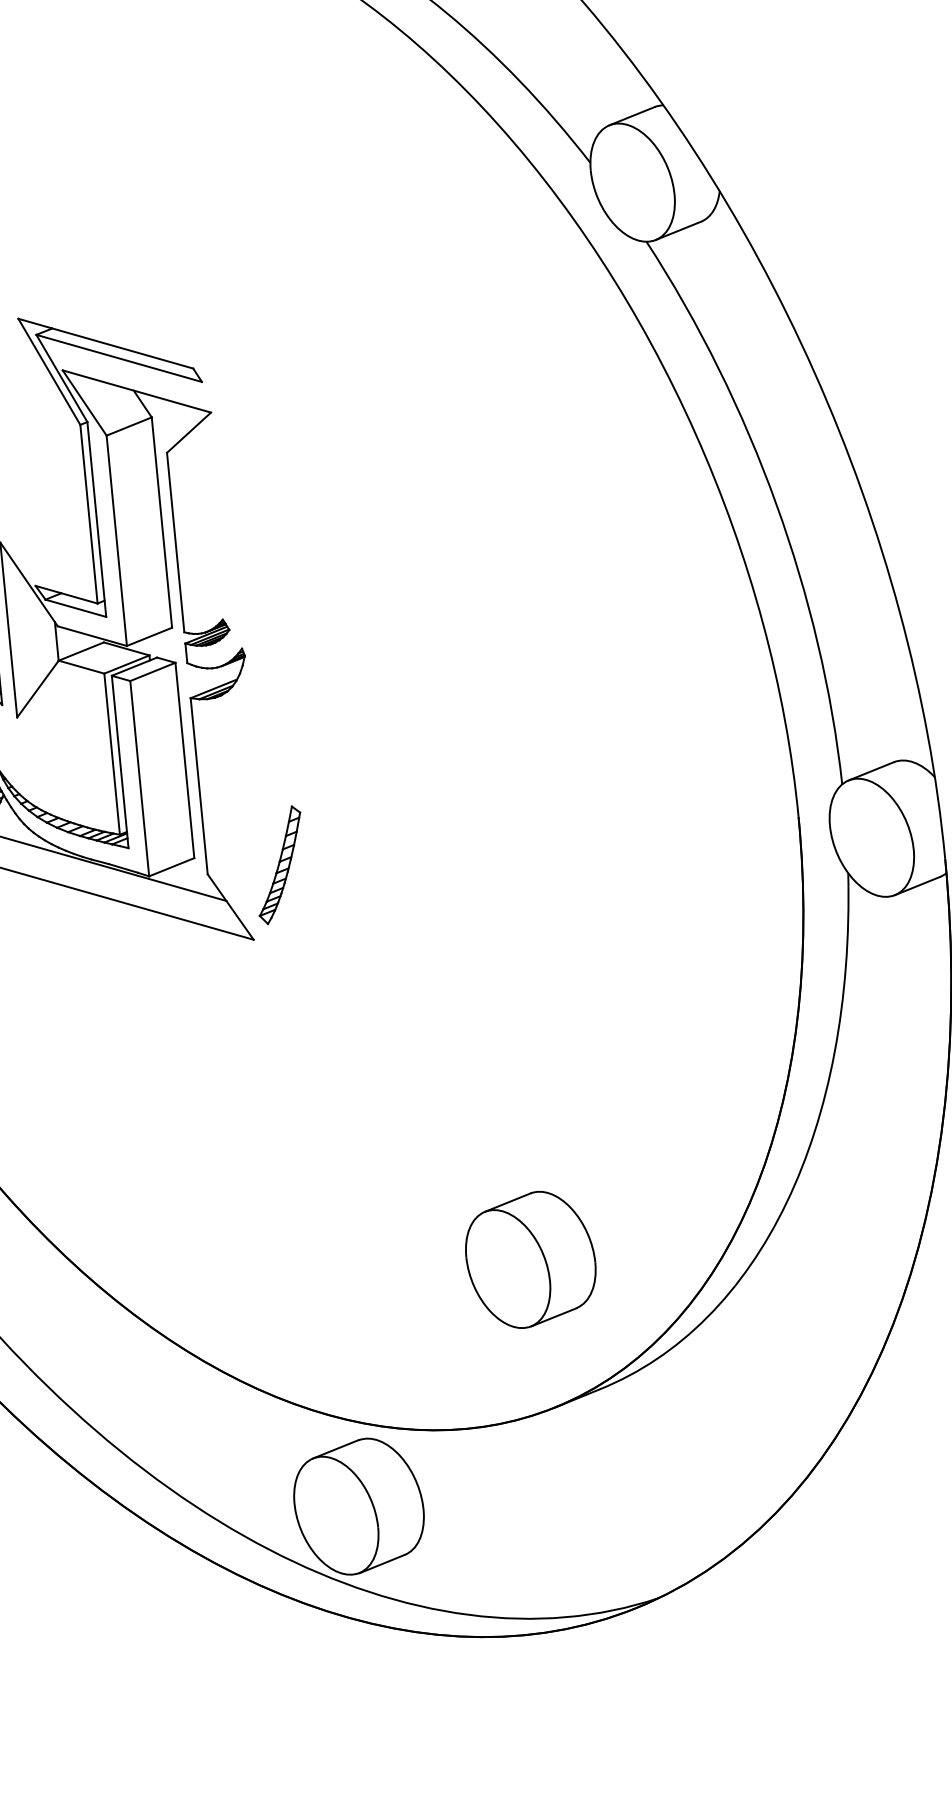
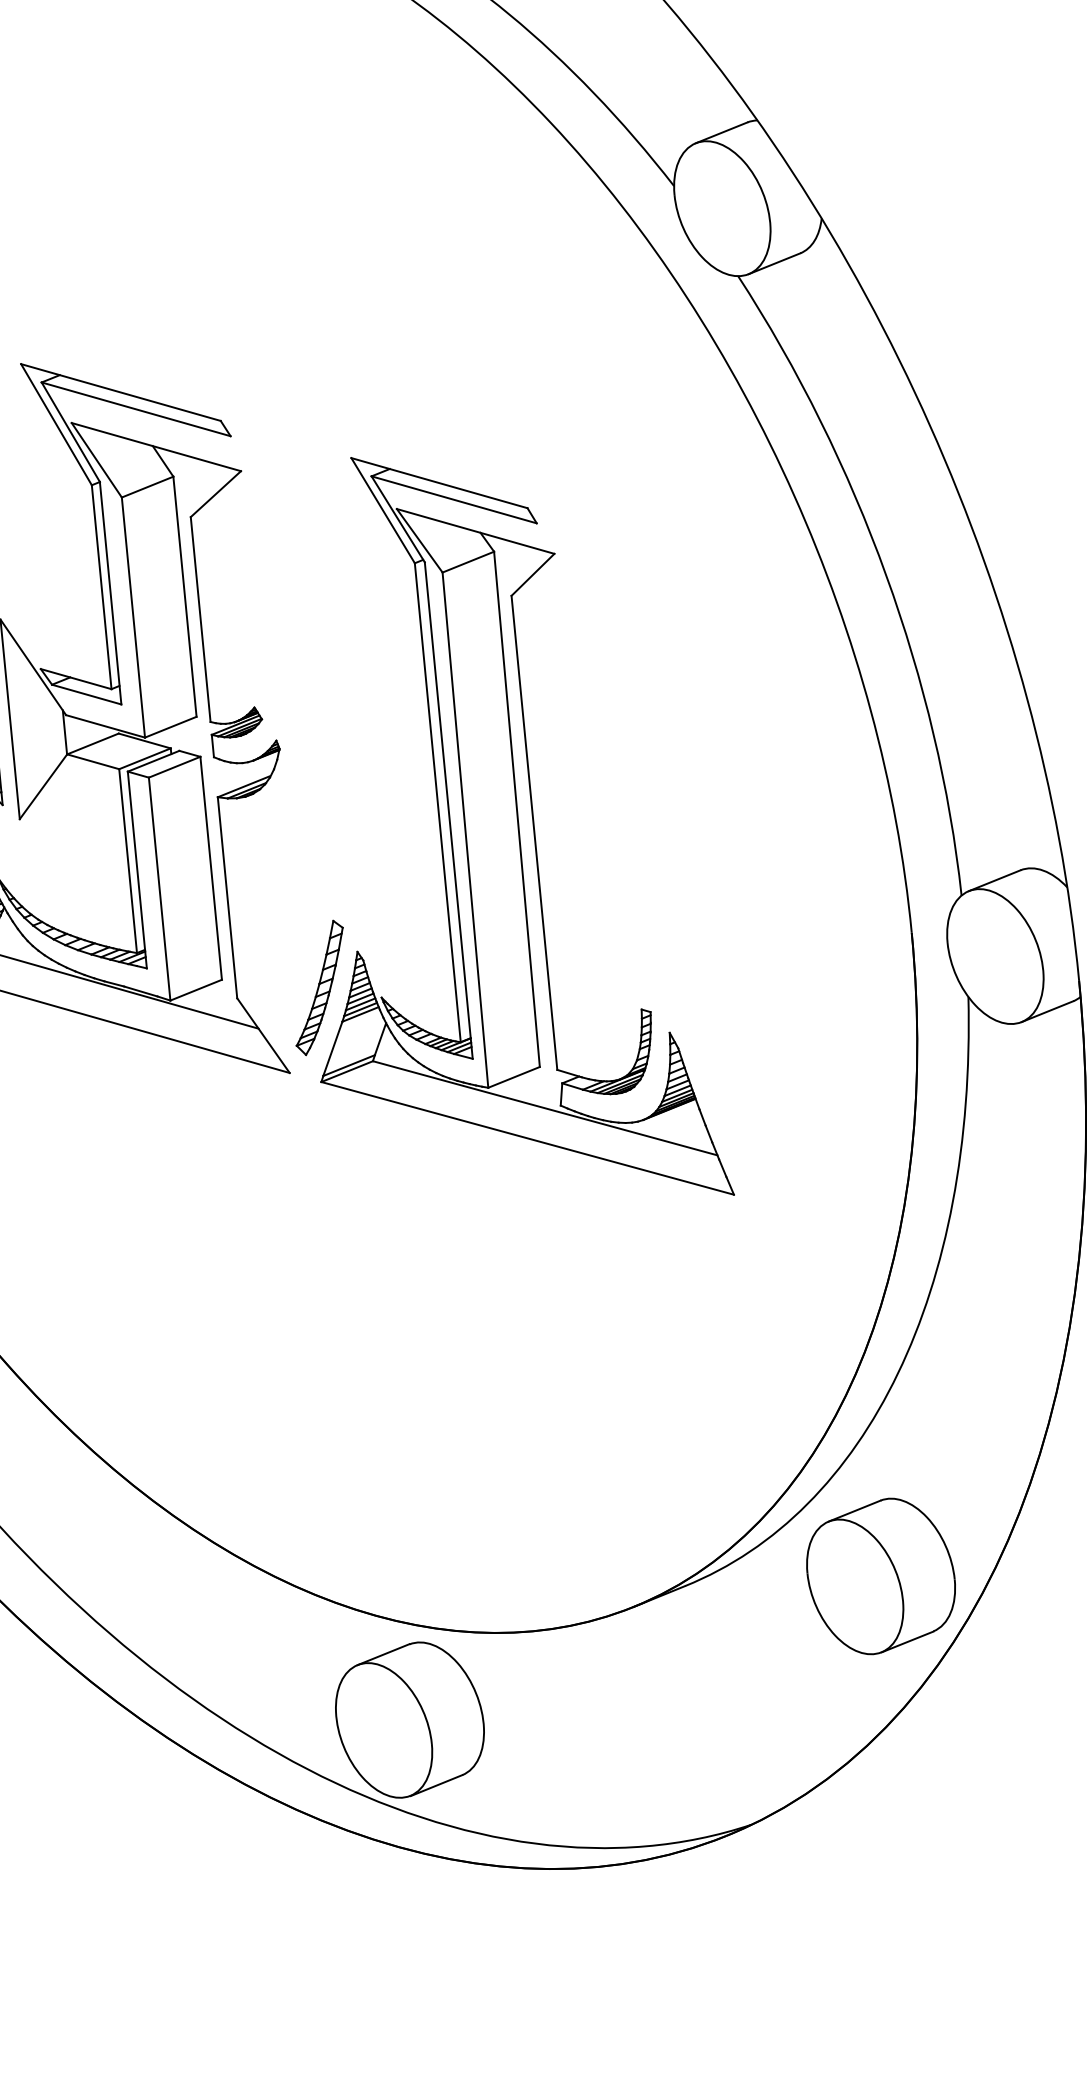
part: (461, 723) -> (527, 826), added
part: (530, 1259) -> (880, 1576), moved

